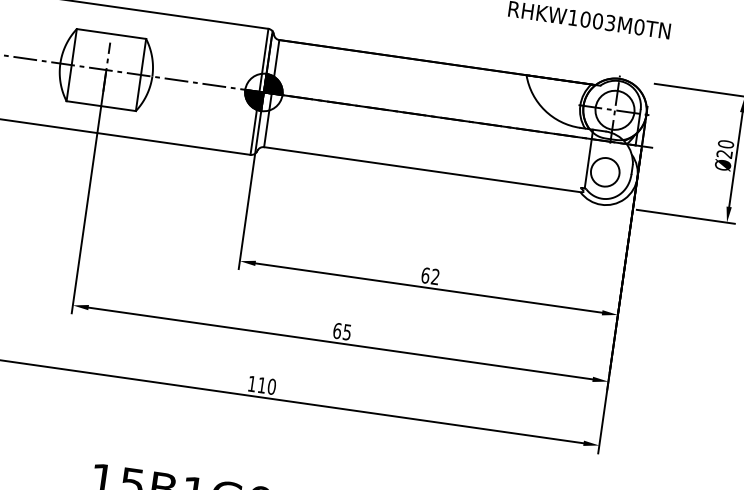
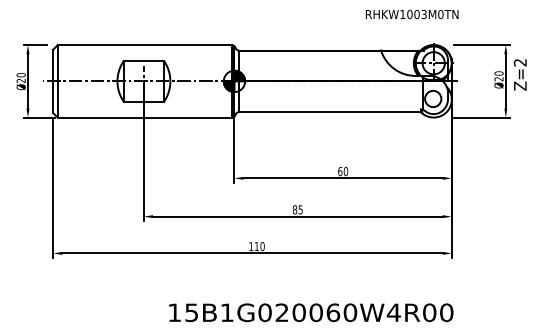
text: (434, 276) -> (345, 171), 62 -> 60
text: (336, 330) -> (294, 209), 65 -> 85

